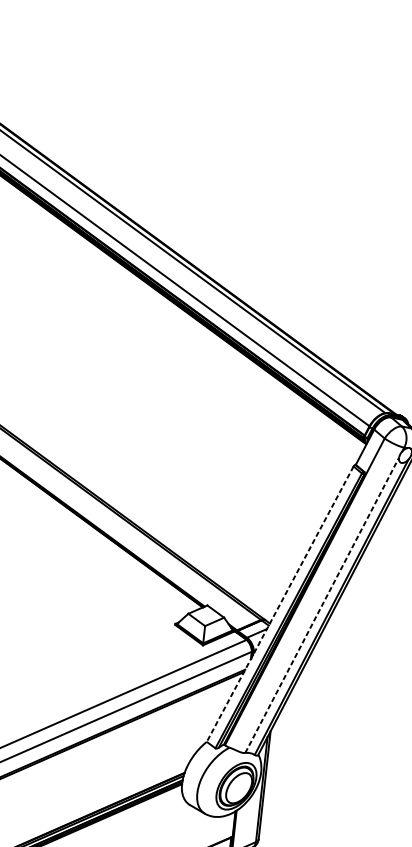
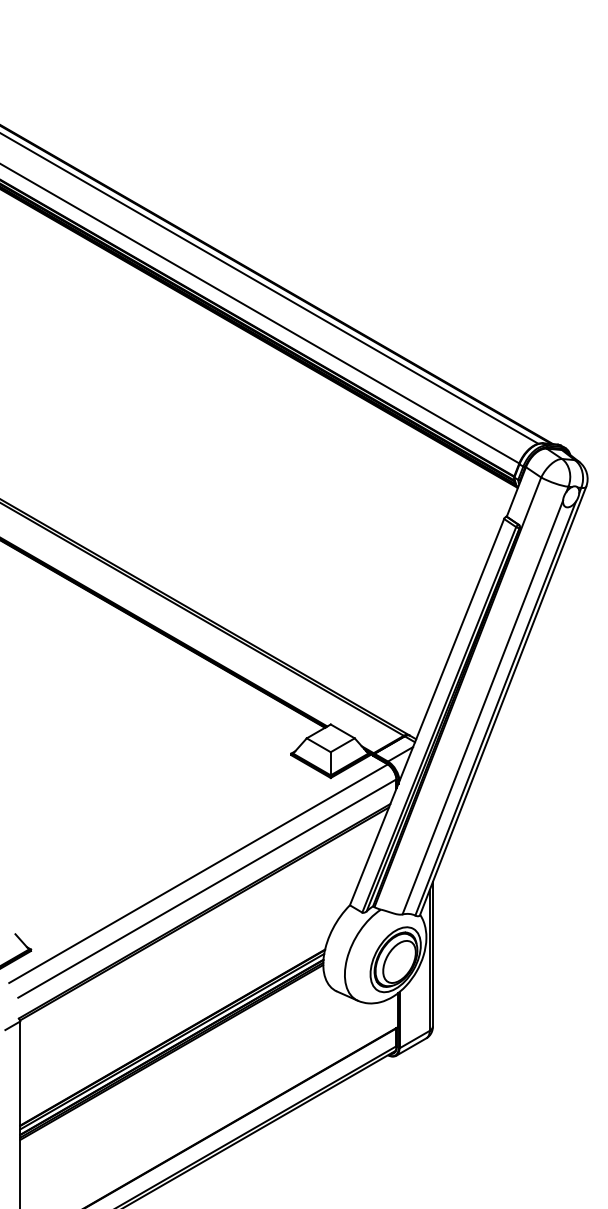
line: (280, 604) -> (427, 712), dashed -> solid
line: (321, 605) -> (482, 707), dashed -> solid

